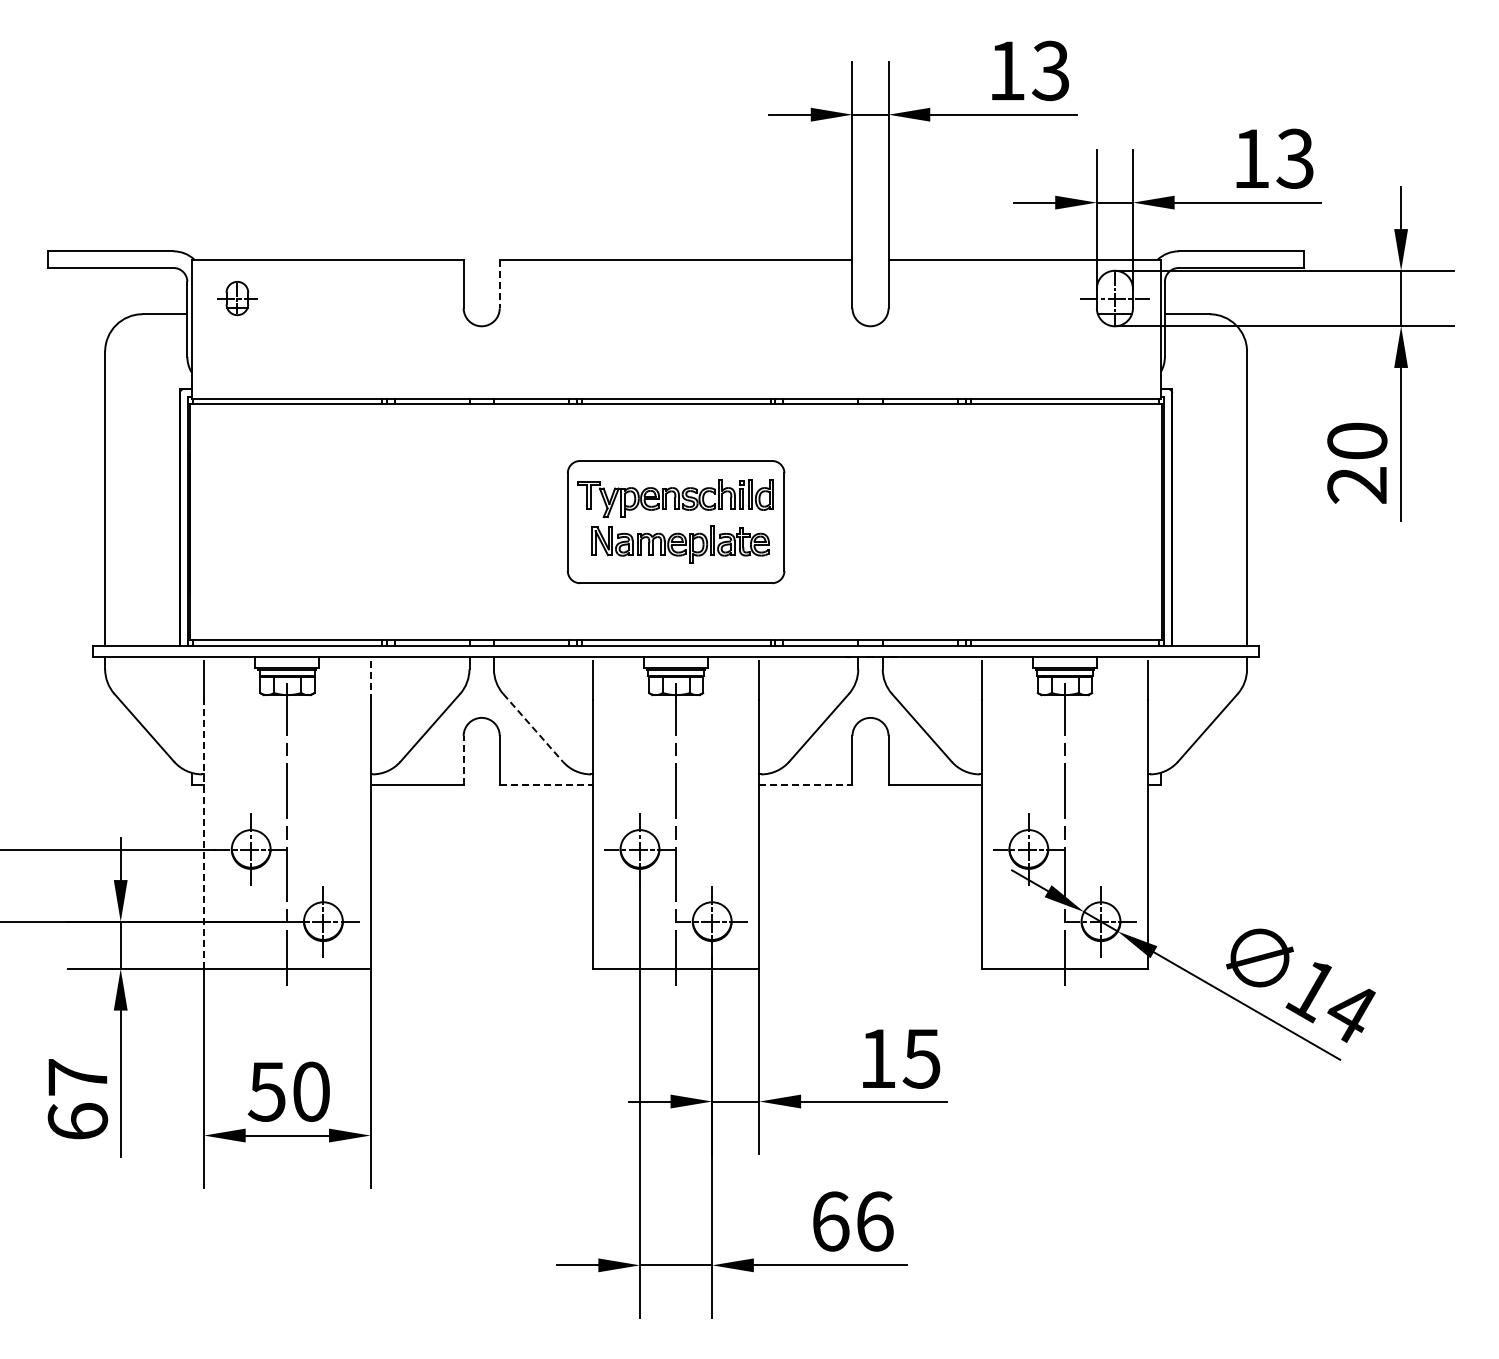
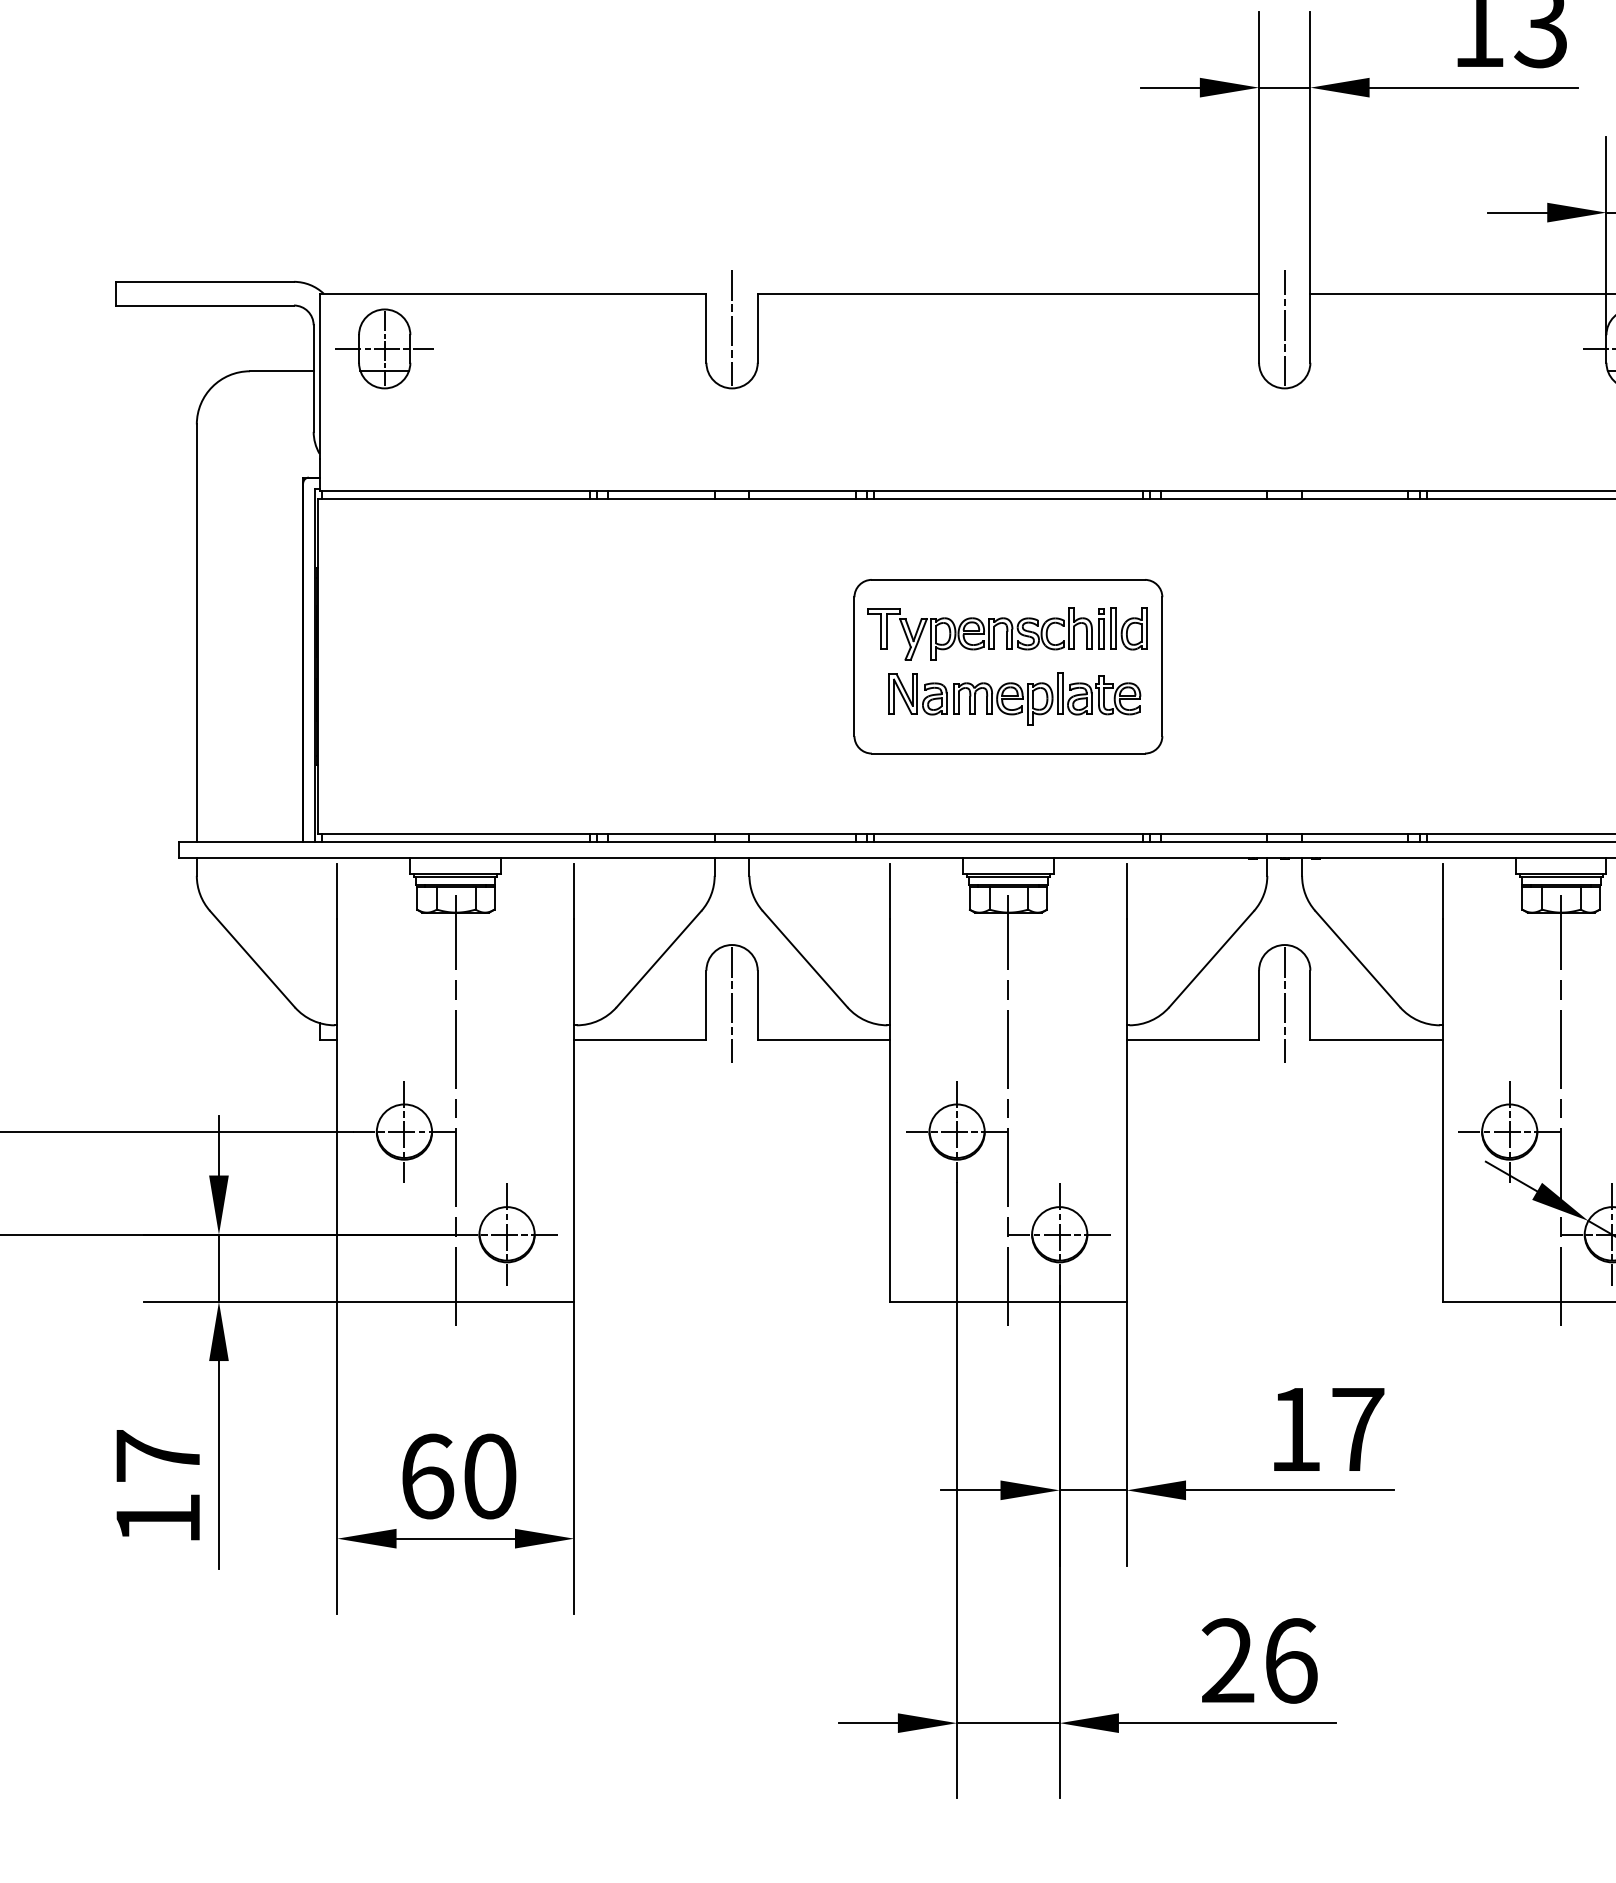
line: (481, 283) -> (731, 327), added
line: (870, 283) -> (1284, 327), added
line: (499, 284) -> (757, 328), dashed -> solid
part: (237, 298) -> (384, 348), size x1.67
line: (370, 680) -> (573, 891), dashed -> solid
line: (533, 728) -> (805, 960), dashed -> solid
line: (463, 759) -> (706, 1004), dashed -> solid
line: (481, 760) -> (731, 1005), added
line: (870, 760) -> (1284, 1005), added
line: (546, 784) -> (824, 1039), dashed -> solid
line: (805, 784) -> (1192, 1039), dashed -> solid
line: (204, 834) -> (338, 1110), dashed -> solid
text: (921, 1058) -> (1357, 1429), 15 -> 17
text: (266, 1091) -> (426, 1476), 50 -> 60
text: (77, 1121) -> (157, 1518), 67 -> 17
text: (830, 1221) -> (1227, 1660), 66 -> 26

